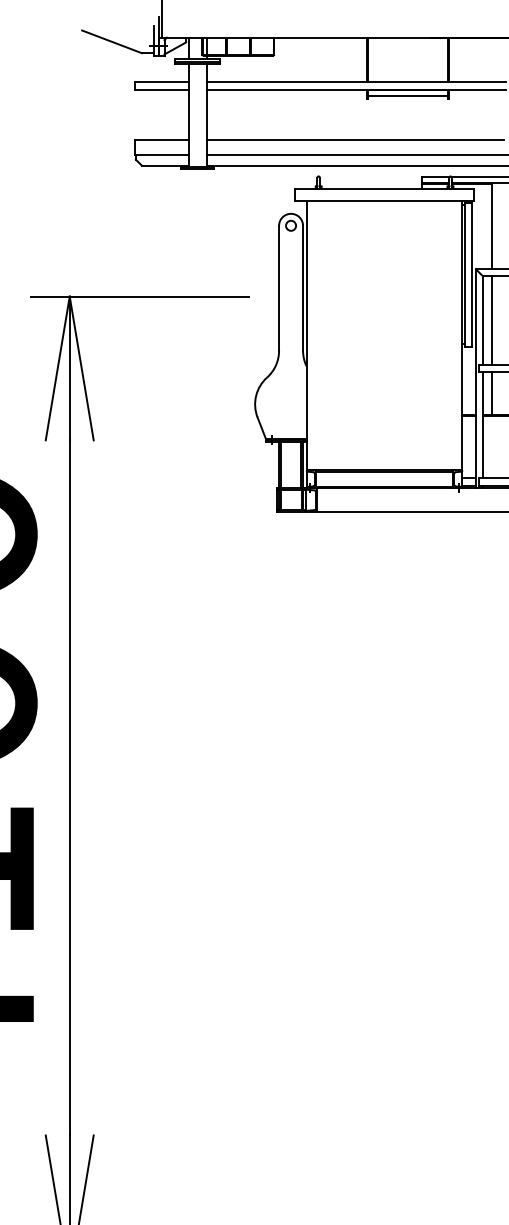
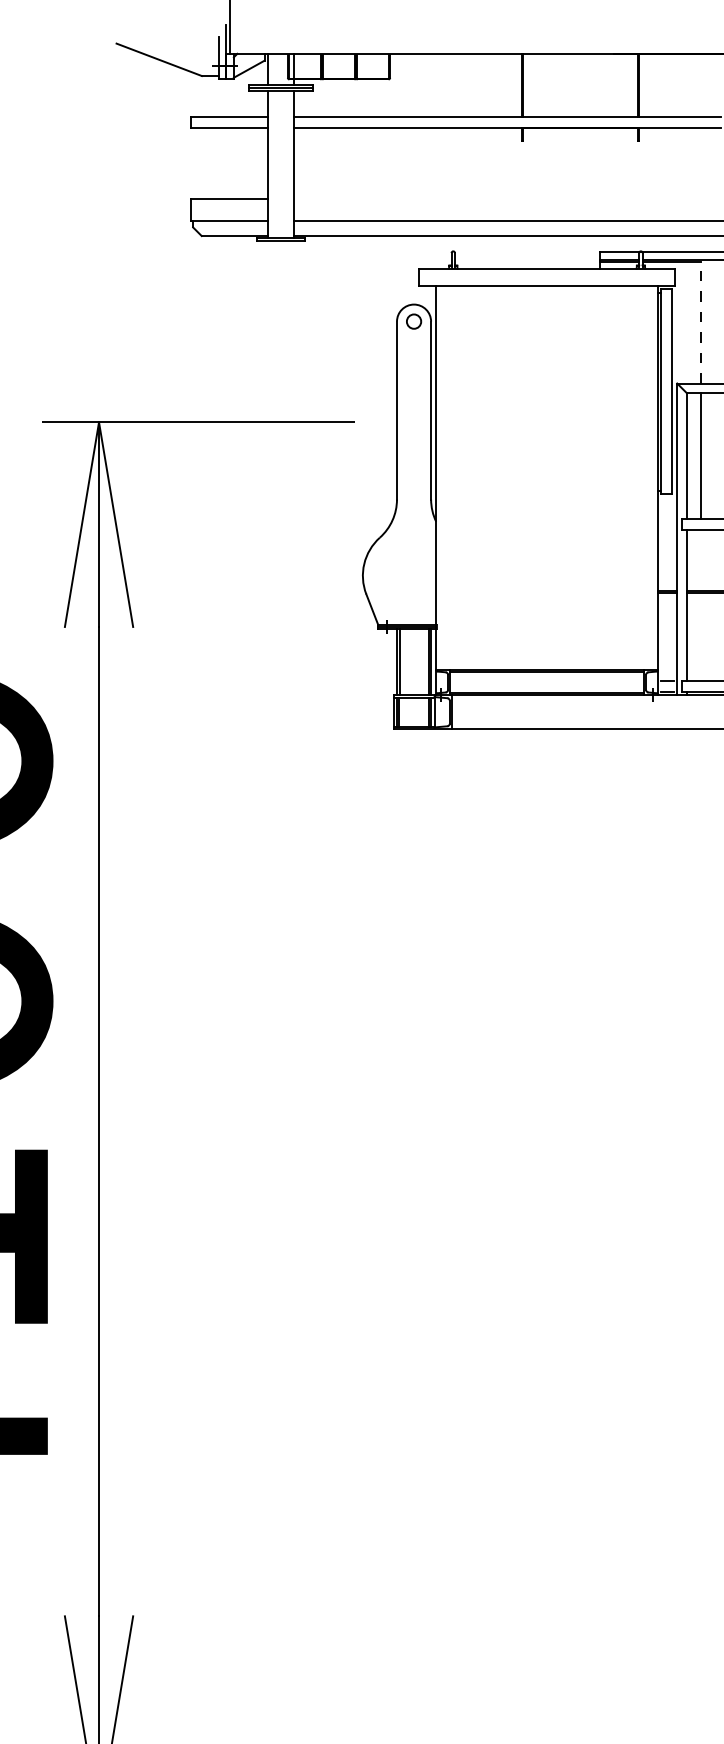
line: (408, 95) -> (580, 136), removed
line: (355, 139) -> (505, 198), removed
line: (492, 226) -> (700, 322), solid -> dashed
line: (492, 393) -> (700, 560), removed

